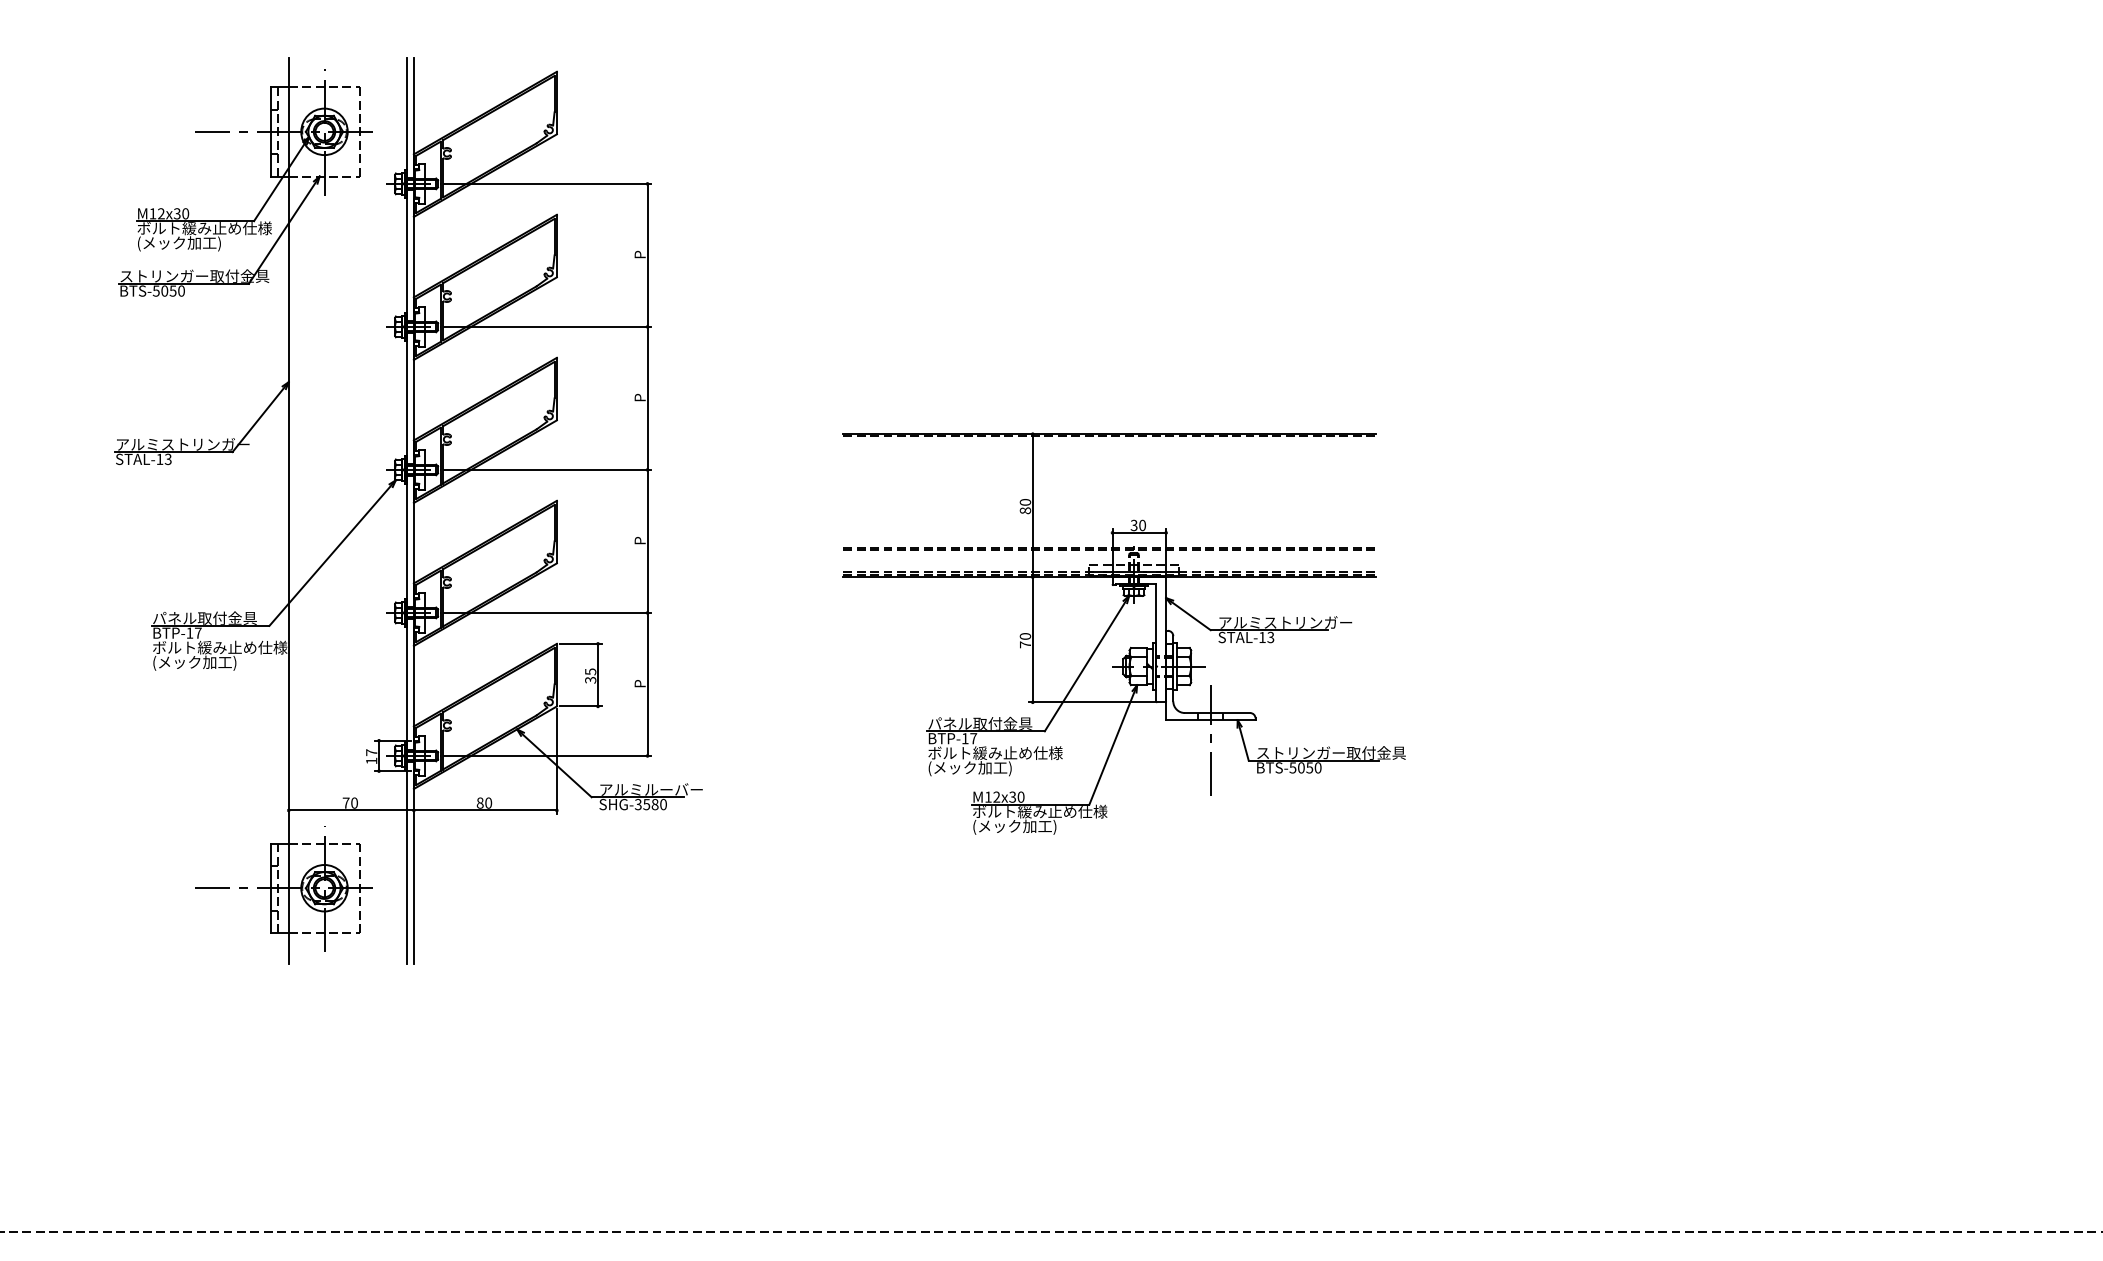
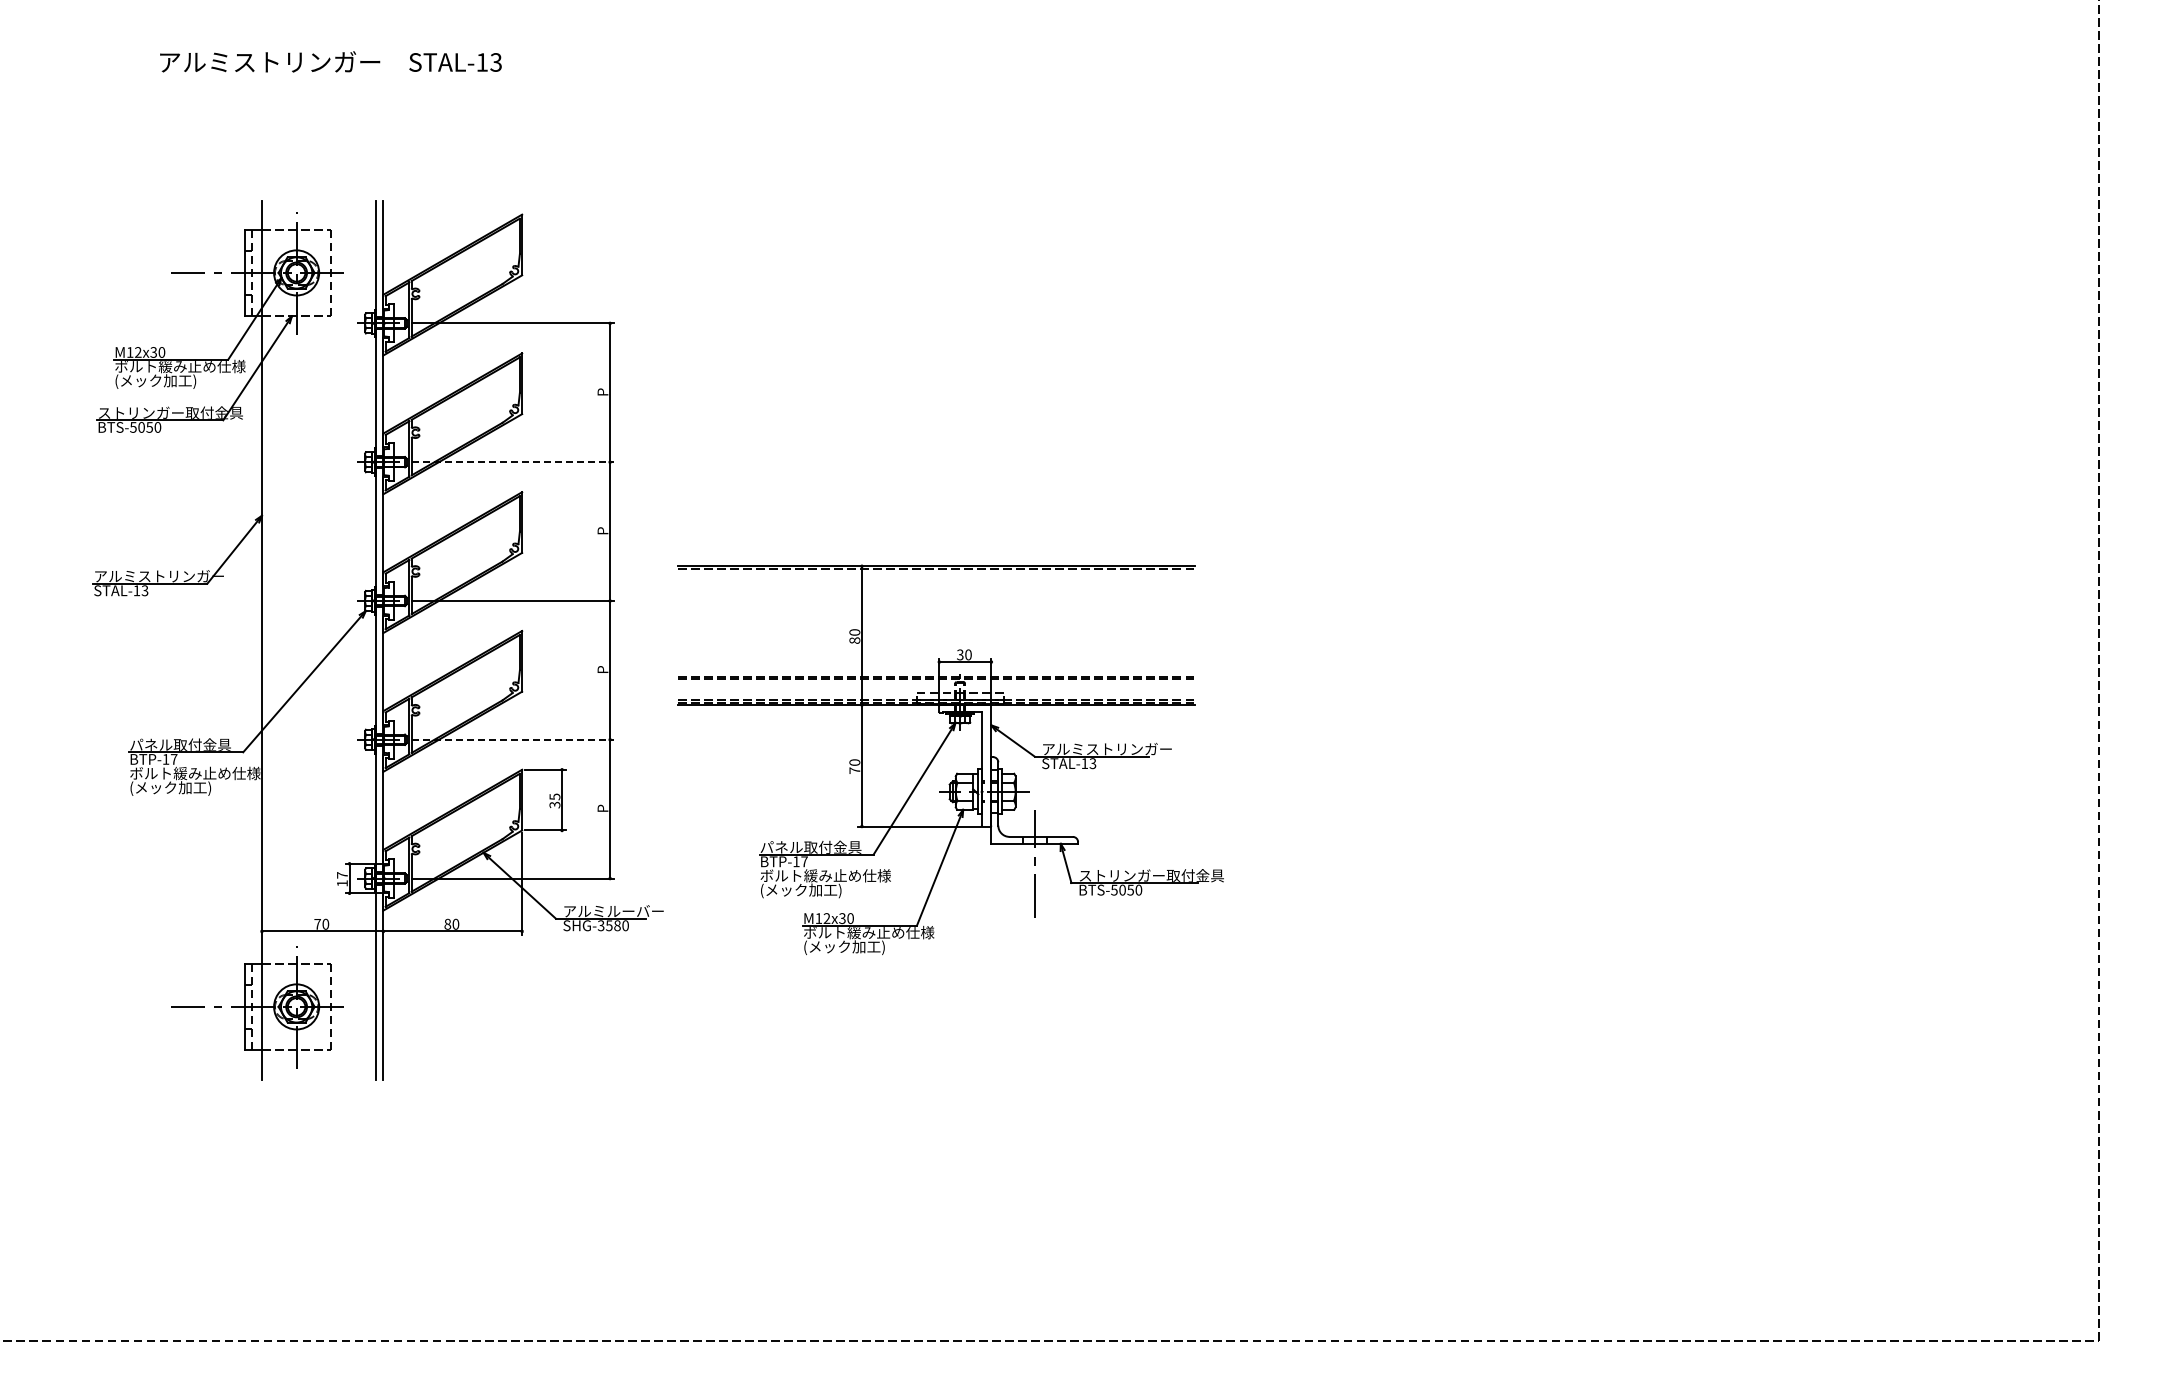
line: (546, 327) -> (512, 462), solid -> dashed
line: (546, 612) -> (512, 739), solid -> dashed
part: (1124, 633) -> (950, 759), moved

